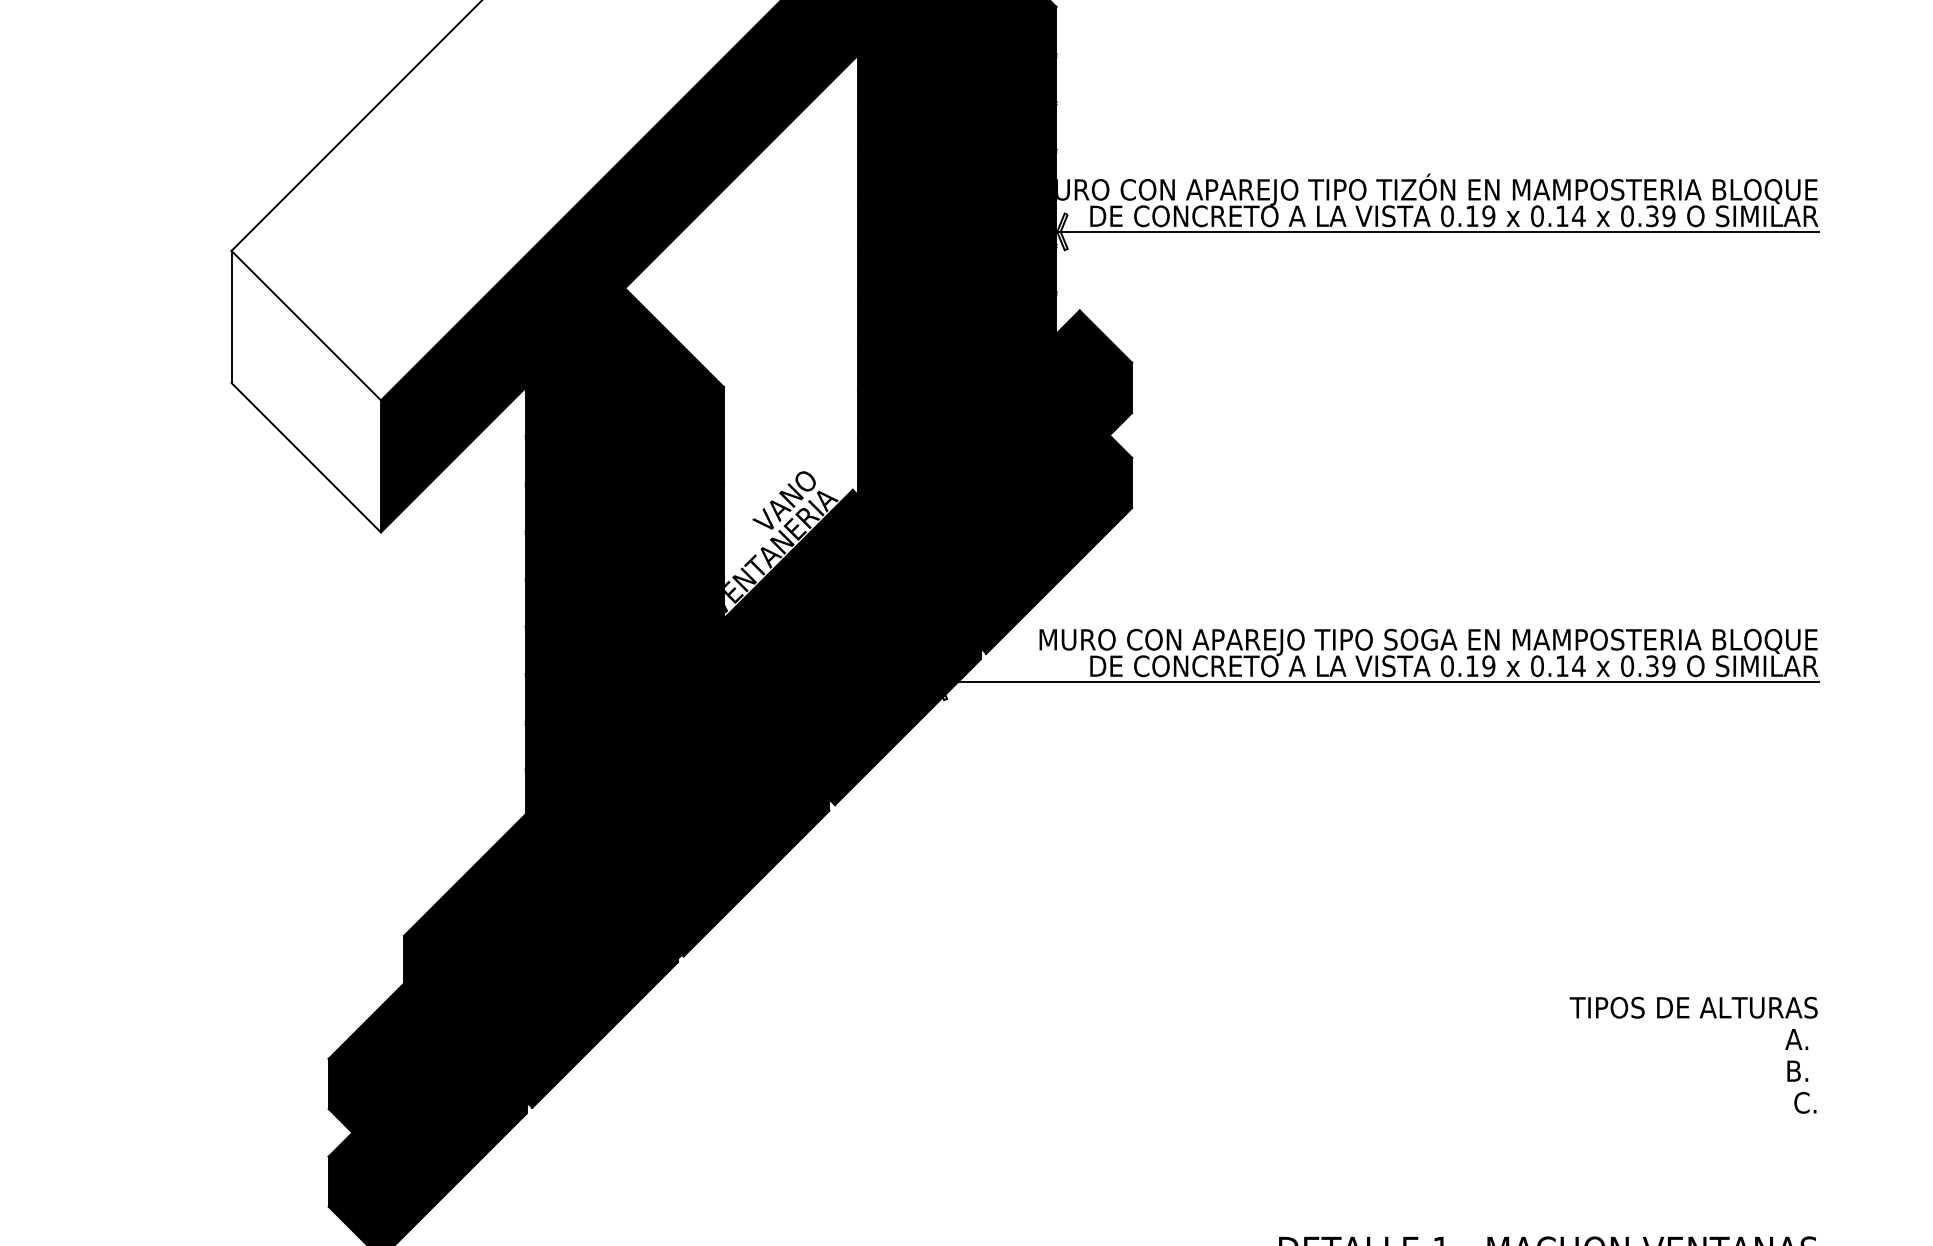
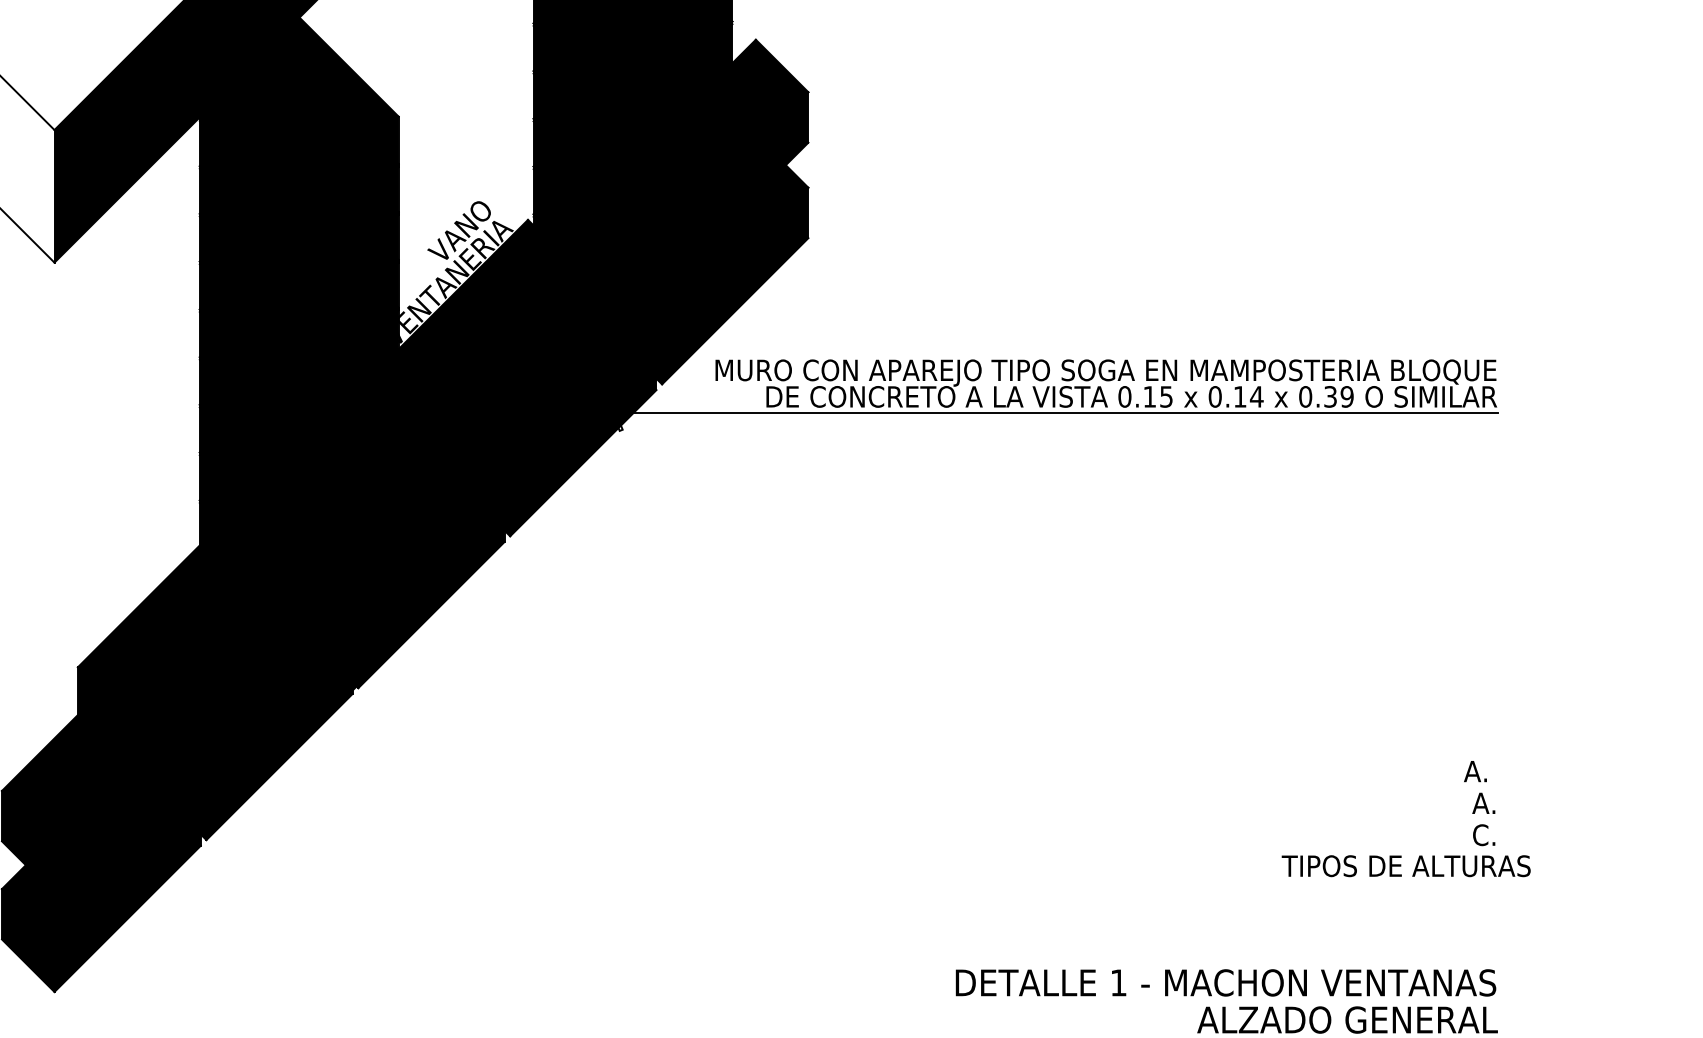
text: (1488, 665) -> (1166, 396), 0.19 -> 0.15
text: (1693, 1007) -> (1405, 865), moved
text: (1801, 1070) -> (1480, 802), B. -> A.

